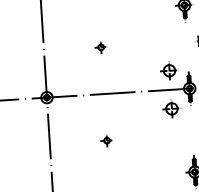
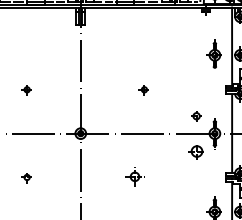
part: (100, 48) -> (143, 90), moved
part: (167, 71) -> (195, 116), size x0.6
part: (106, 141) -> (133, 178), size x1.6

